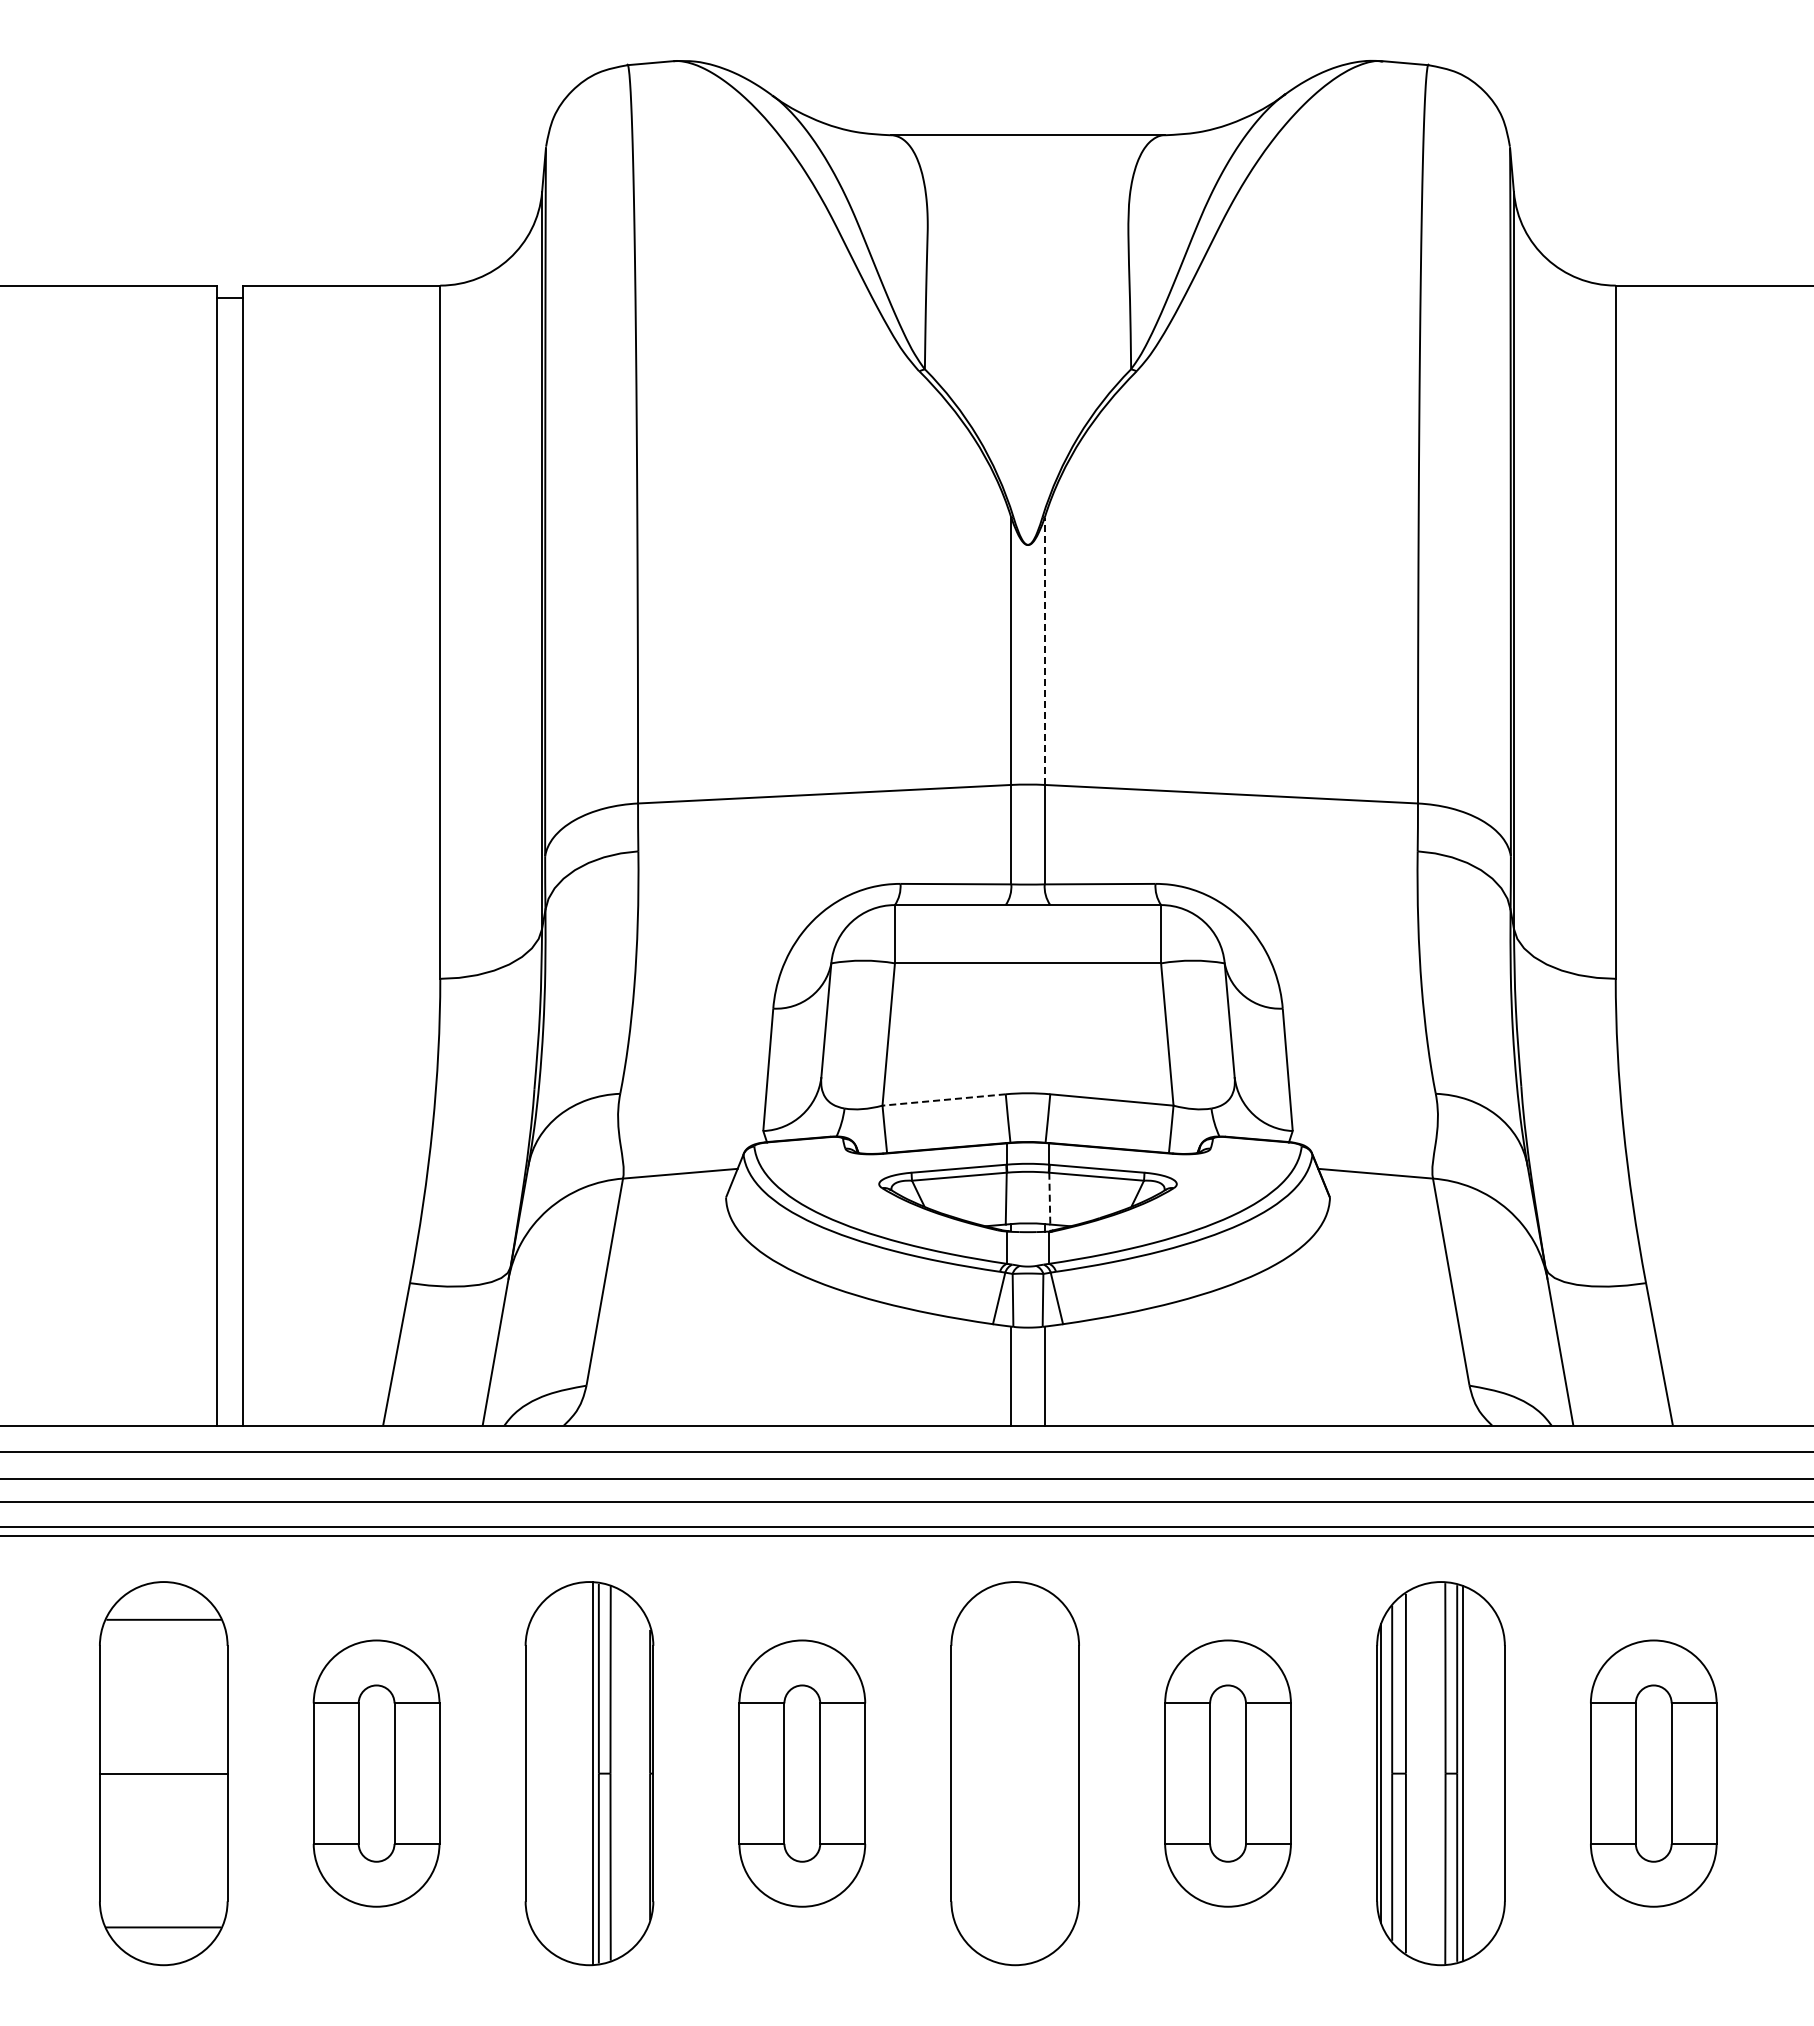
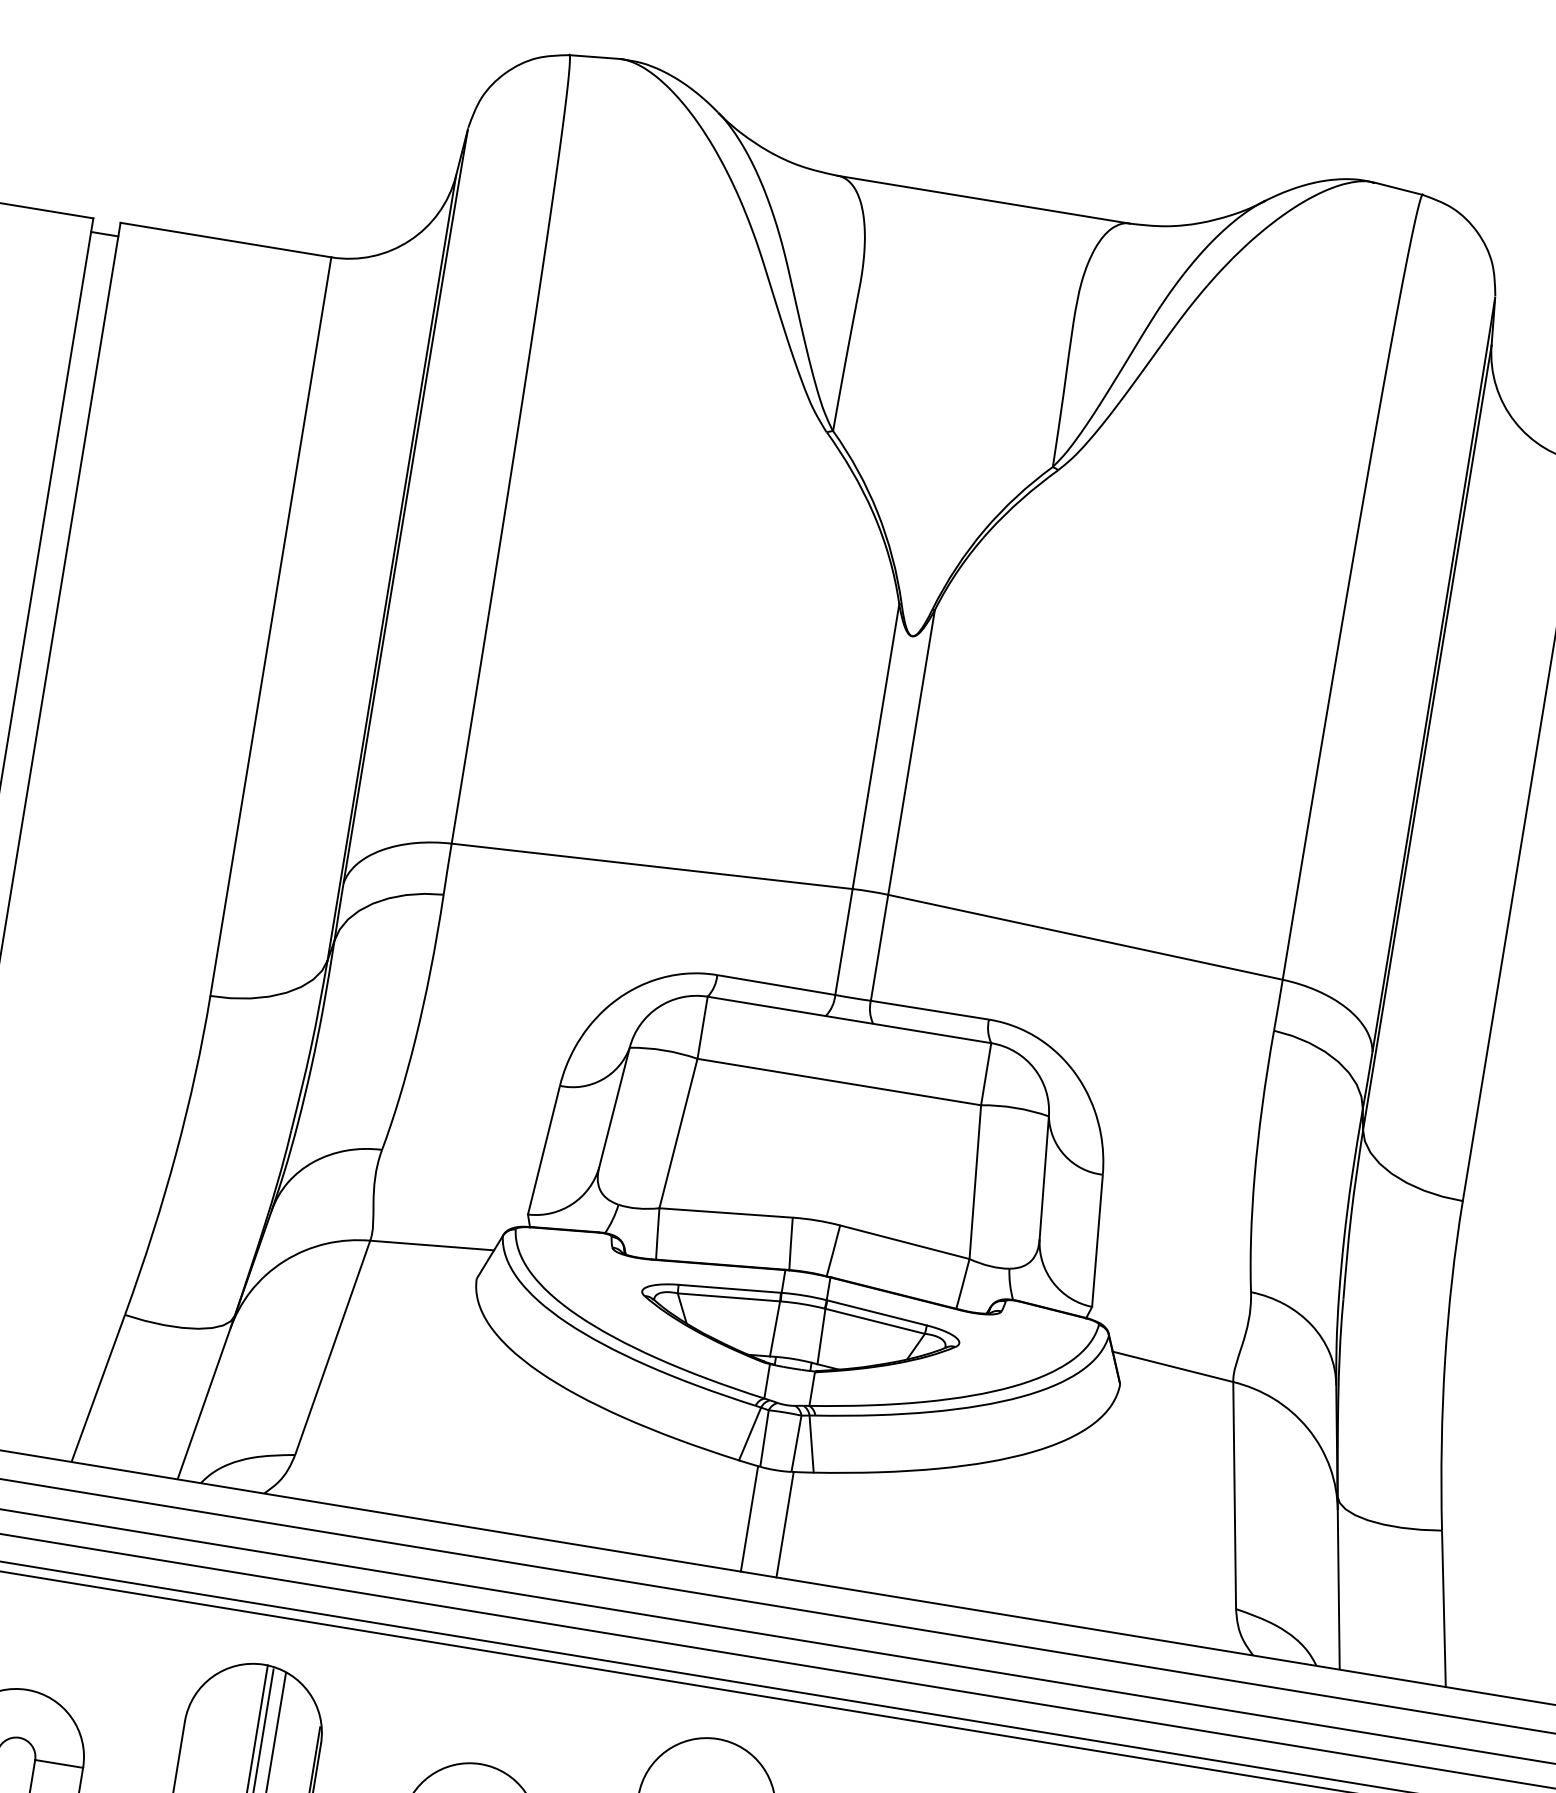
line: (1044, 651) -> (911, 752), dashed -> solid
line: (944, 1099) -> (726, 1212), dashed -> solid
line: (1049, 1198) -> (821, 1336), dashed -> solid

